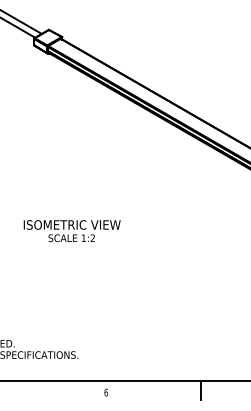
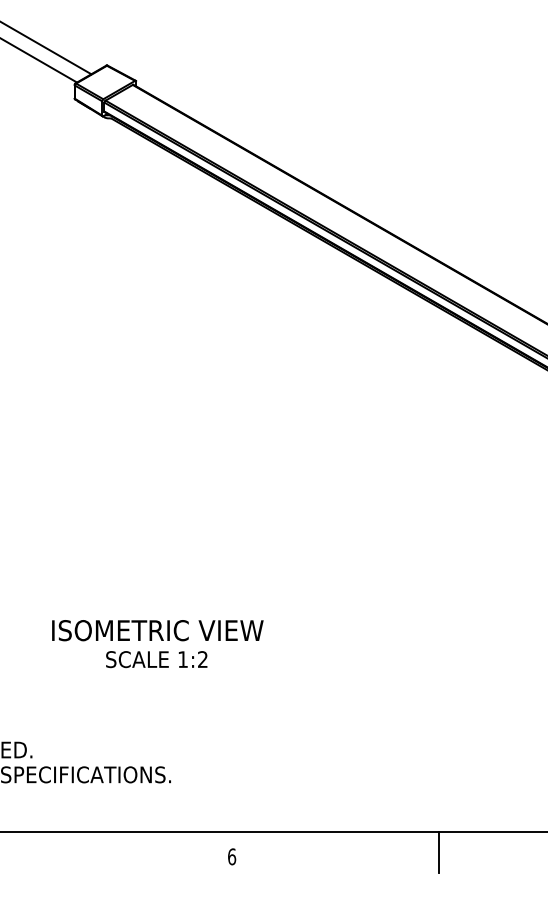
text: (71, 231) -> (156, 644), moved

